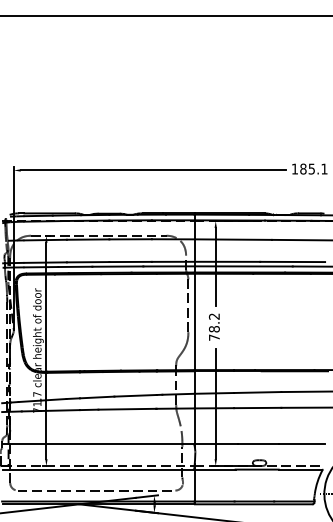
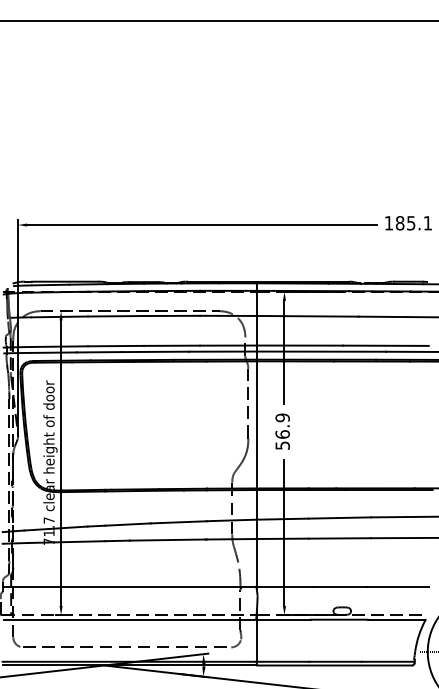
text: (214, 326) -> (282, 431), 78.2 -> 56.9

